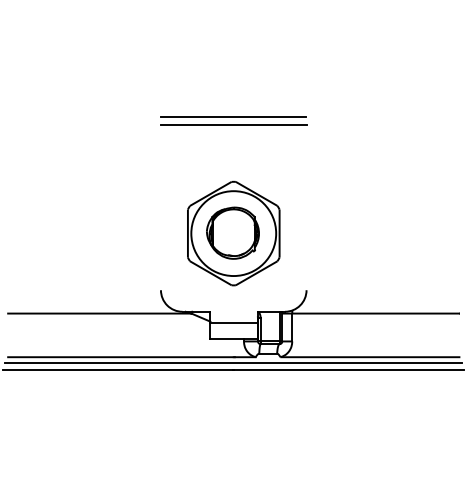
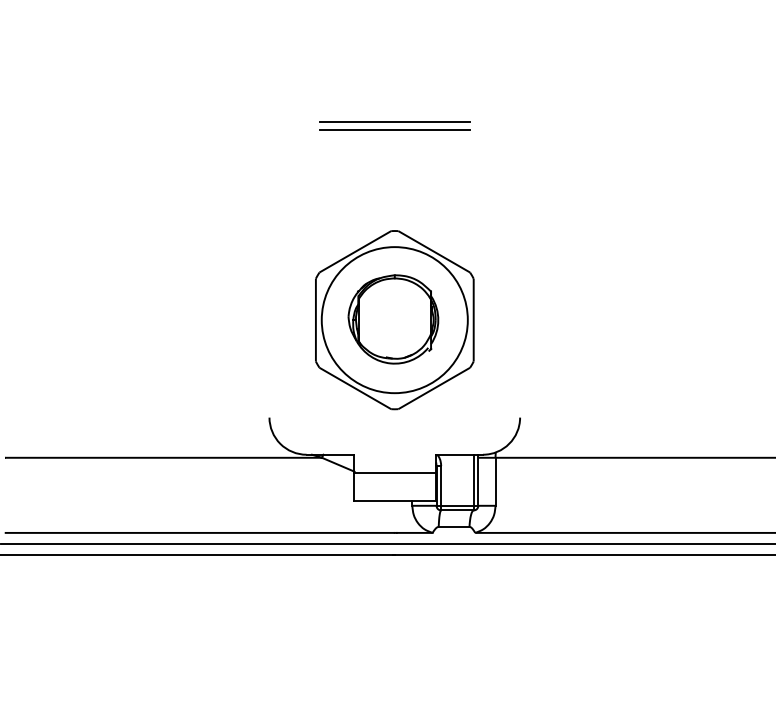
part: (233, 120) -> (394, 125), size x0.6

